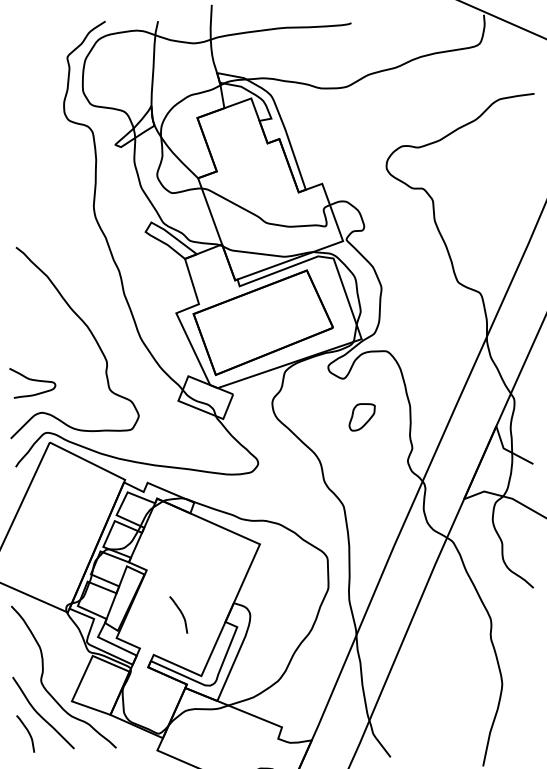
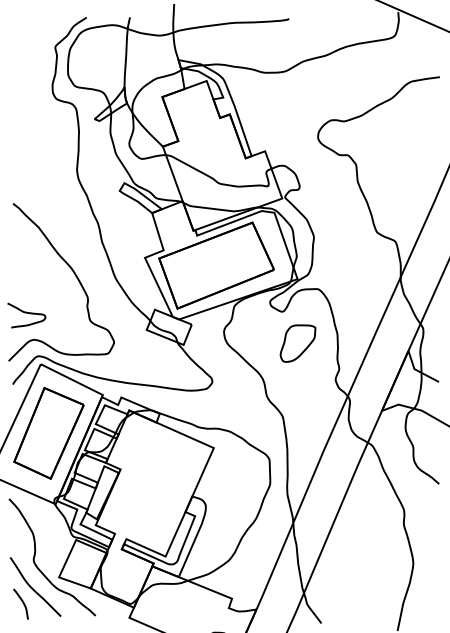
part: (361, 417) -> (297, 343), size x1.67
part: (59, 526) -> (48, 433), added
curve: (180, 614) -> (148, 505), removed

